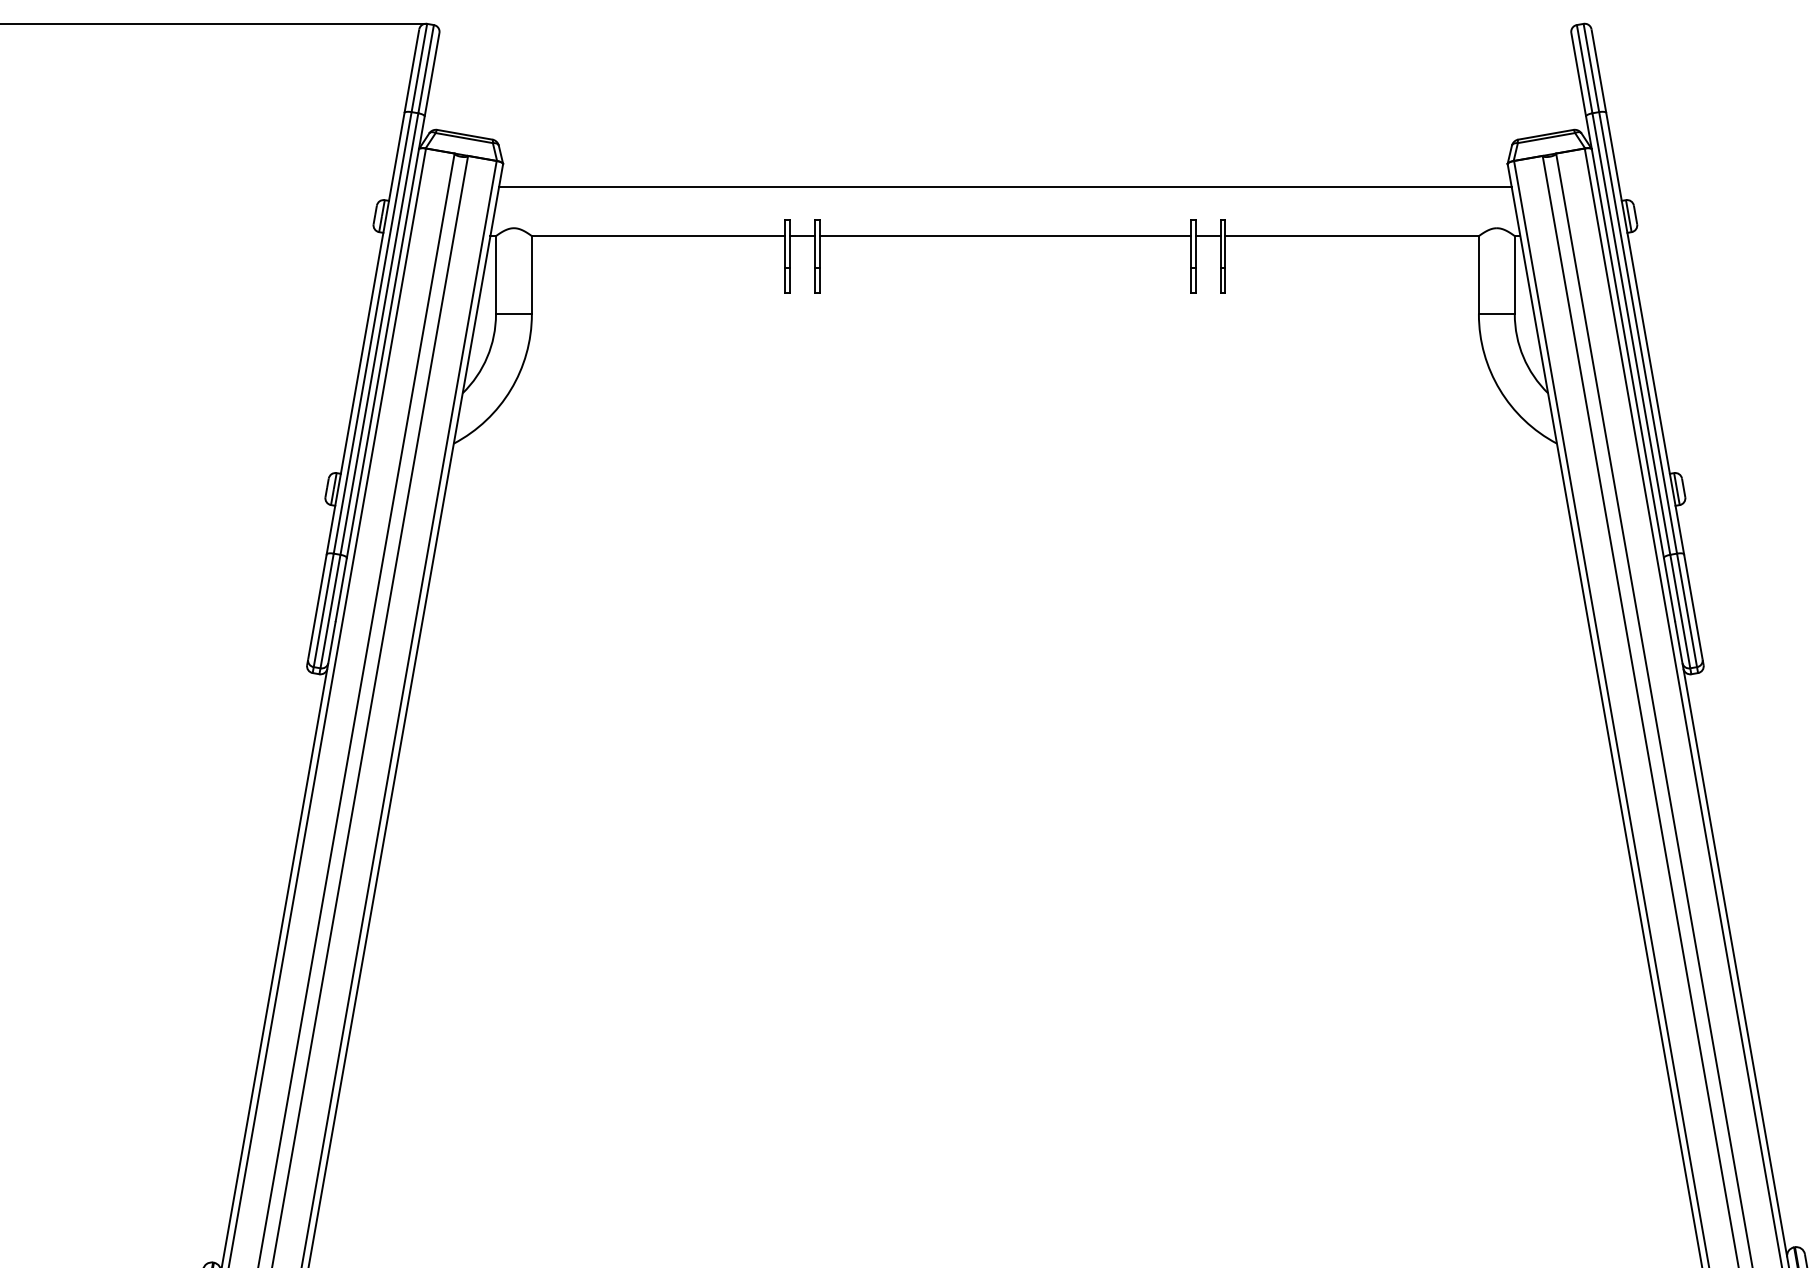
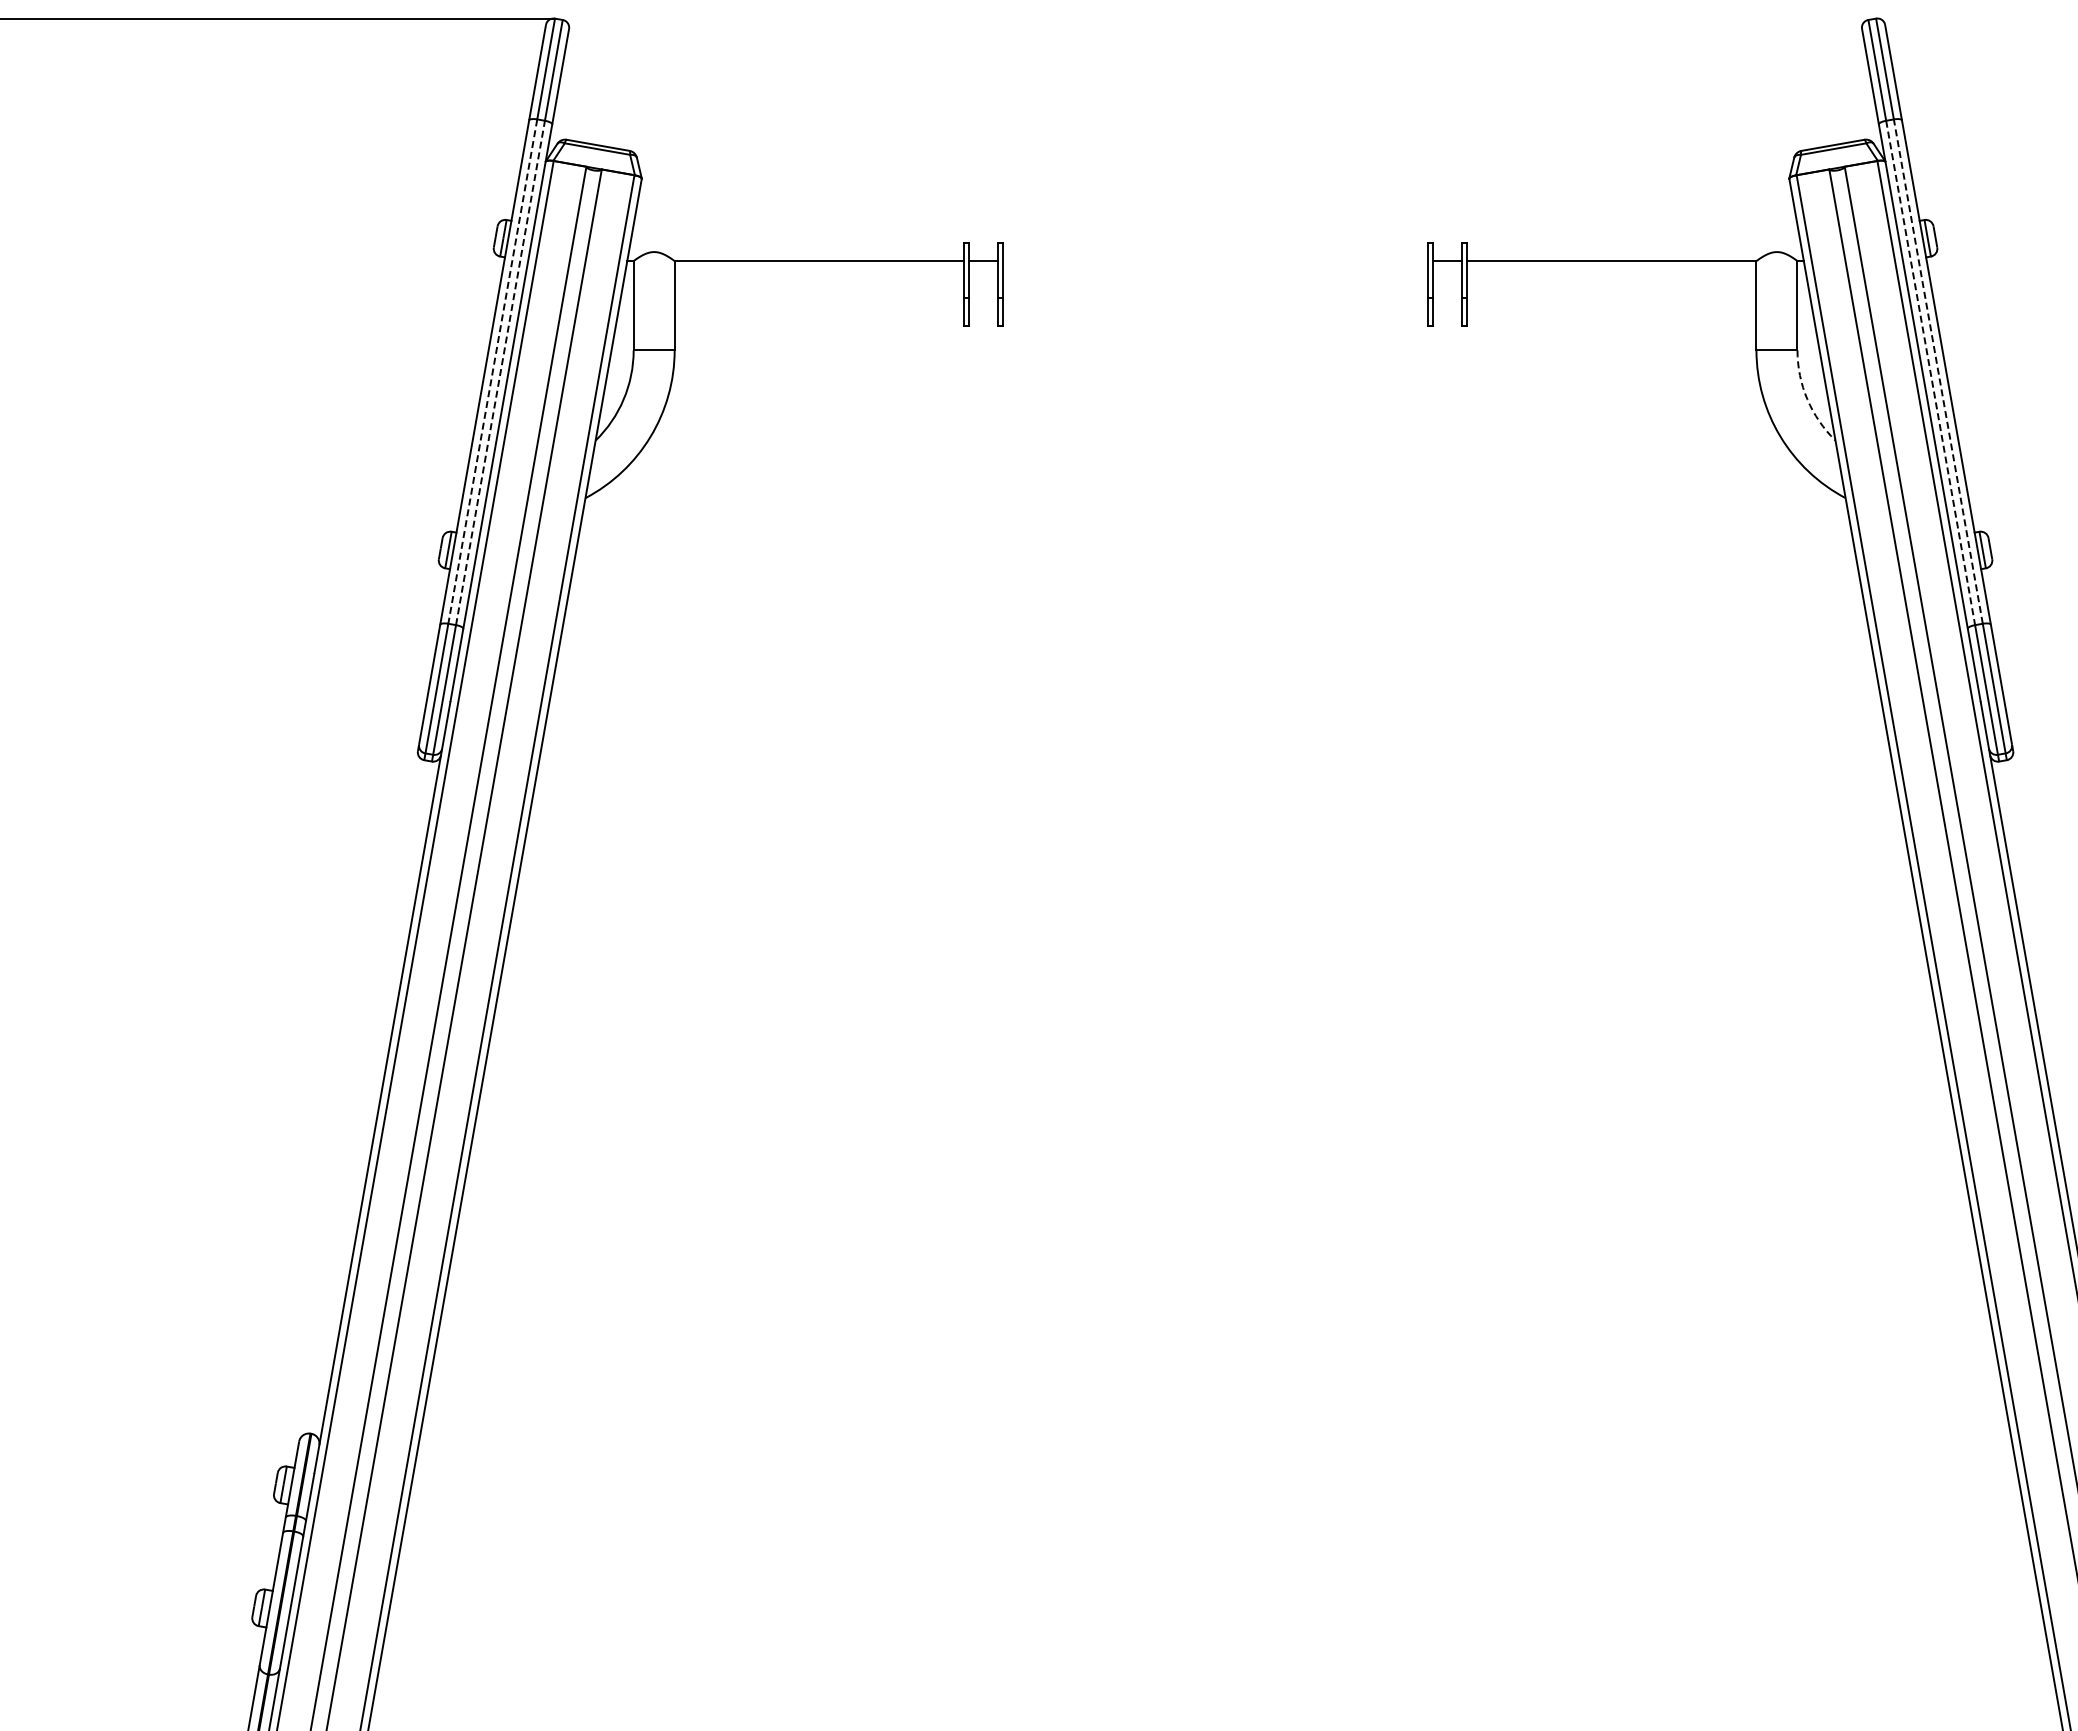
line: (1005, 187) -> (1215, 205), removed
line: (1005, 236) -> (1215, 261), removed
line: (1638, 332) -> (1938, 371), solid -> dashed
line: (372, 333) -> (492, 372), solid -> dashed
line: (379, 333) -> (500, 372), solid -> dashed
line: (1631, 334) -> (1930, 373), solid -> dashed
arc: (1523, 357) -> (1807, 399), solid -> dashed

